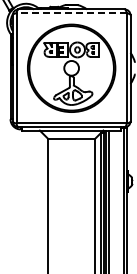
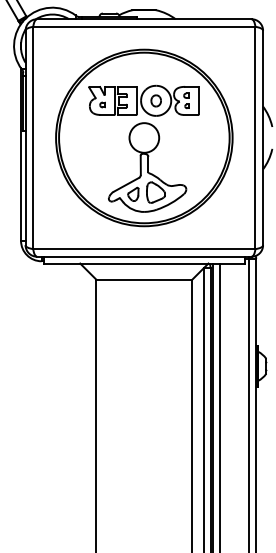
line: (71, 13) -> (144, 27), dashed -> solid

